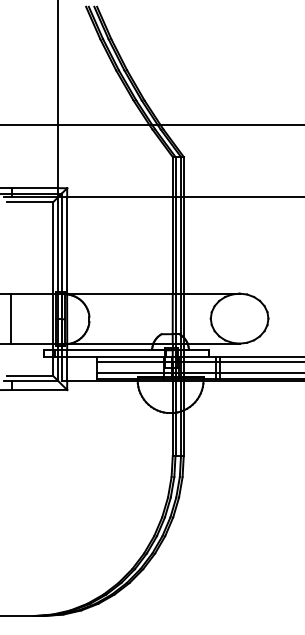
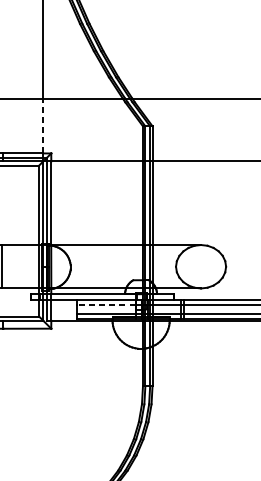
line: (58, 156) -> (43, 125), solid -> dashed
line: (130, 362) -> (106, 304), solid -> dashed

